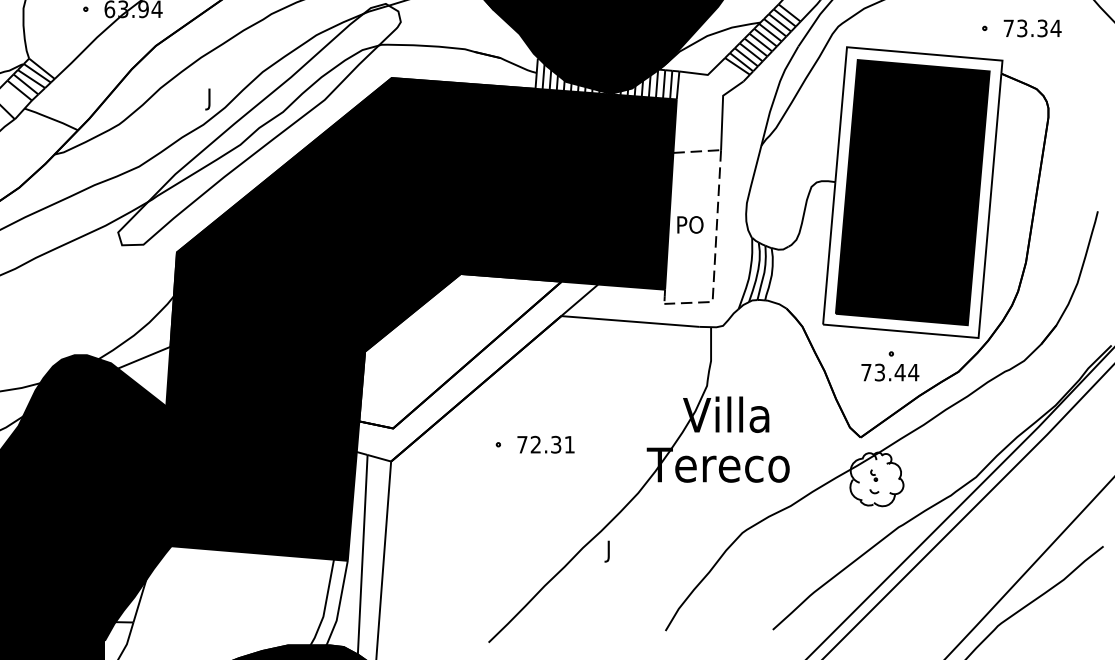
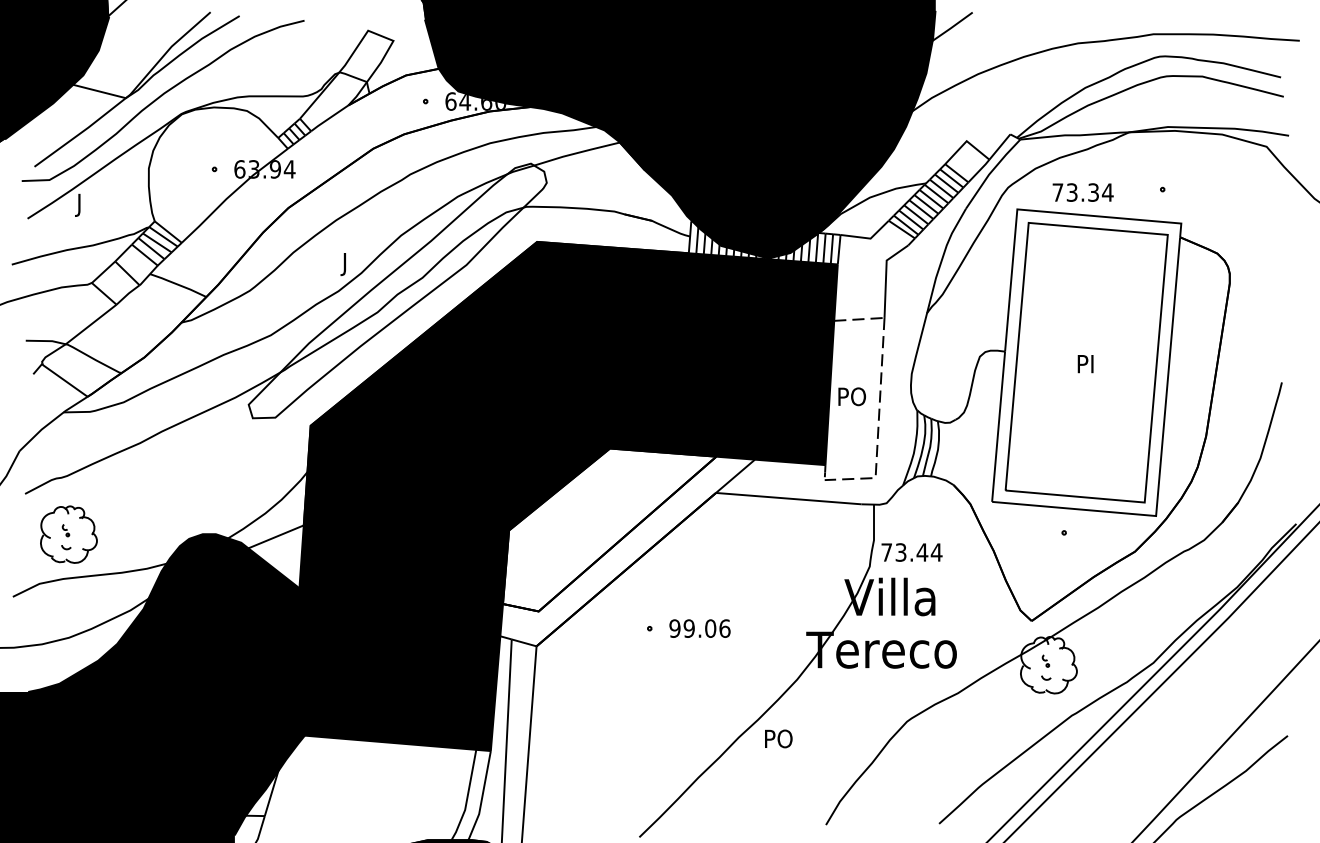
text: (1032, 28) -> (1082, 192), moved
fill: (912, 192) -> (1086, 362), removed
text: (889, 372) -> (911, 552), moved
text: (545, 444) -> (699, 628), 72.31 -> 99.06
text: (618, 550) -> (776, 740), J -> PO

